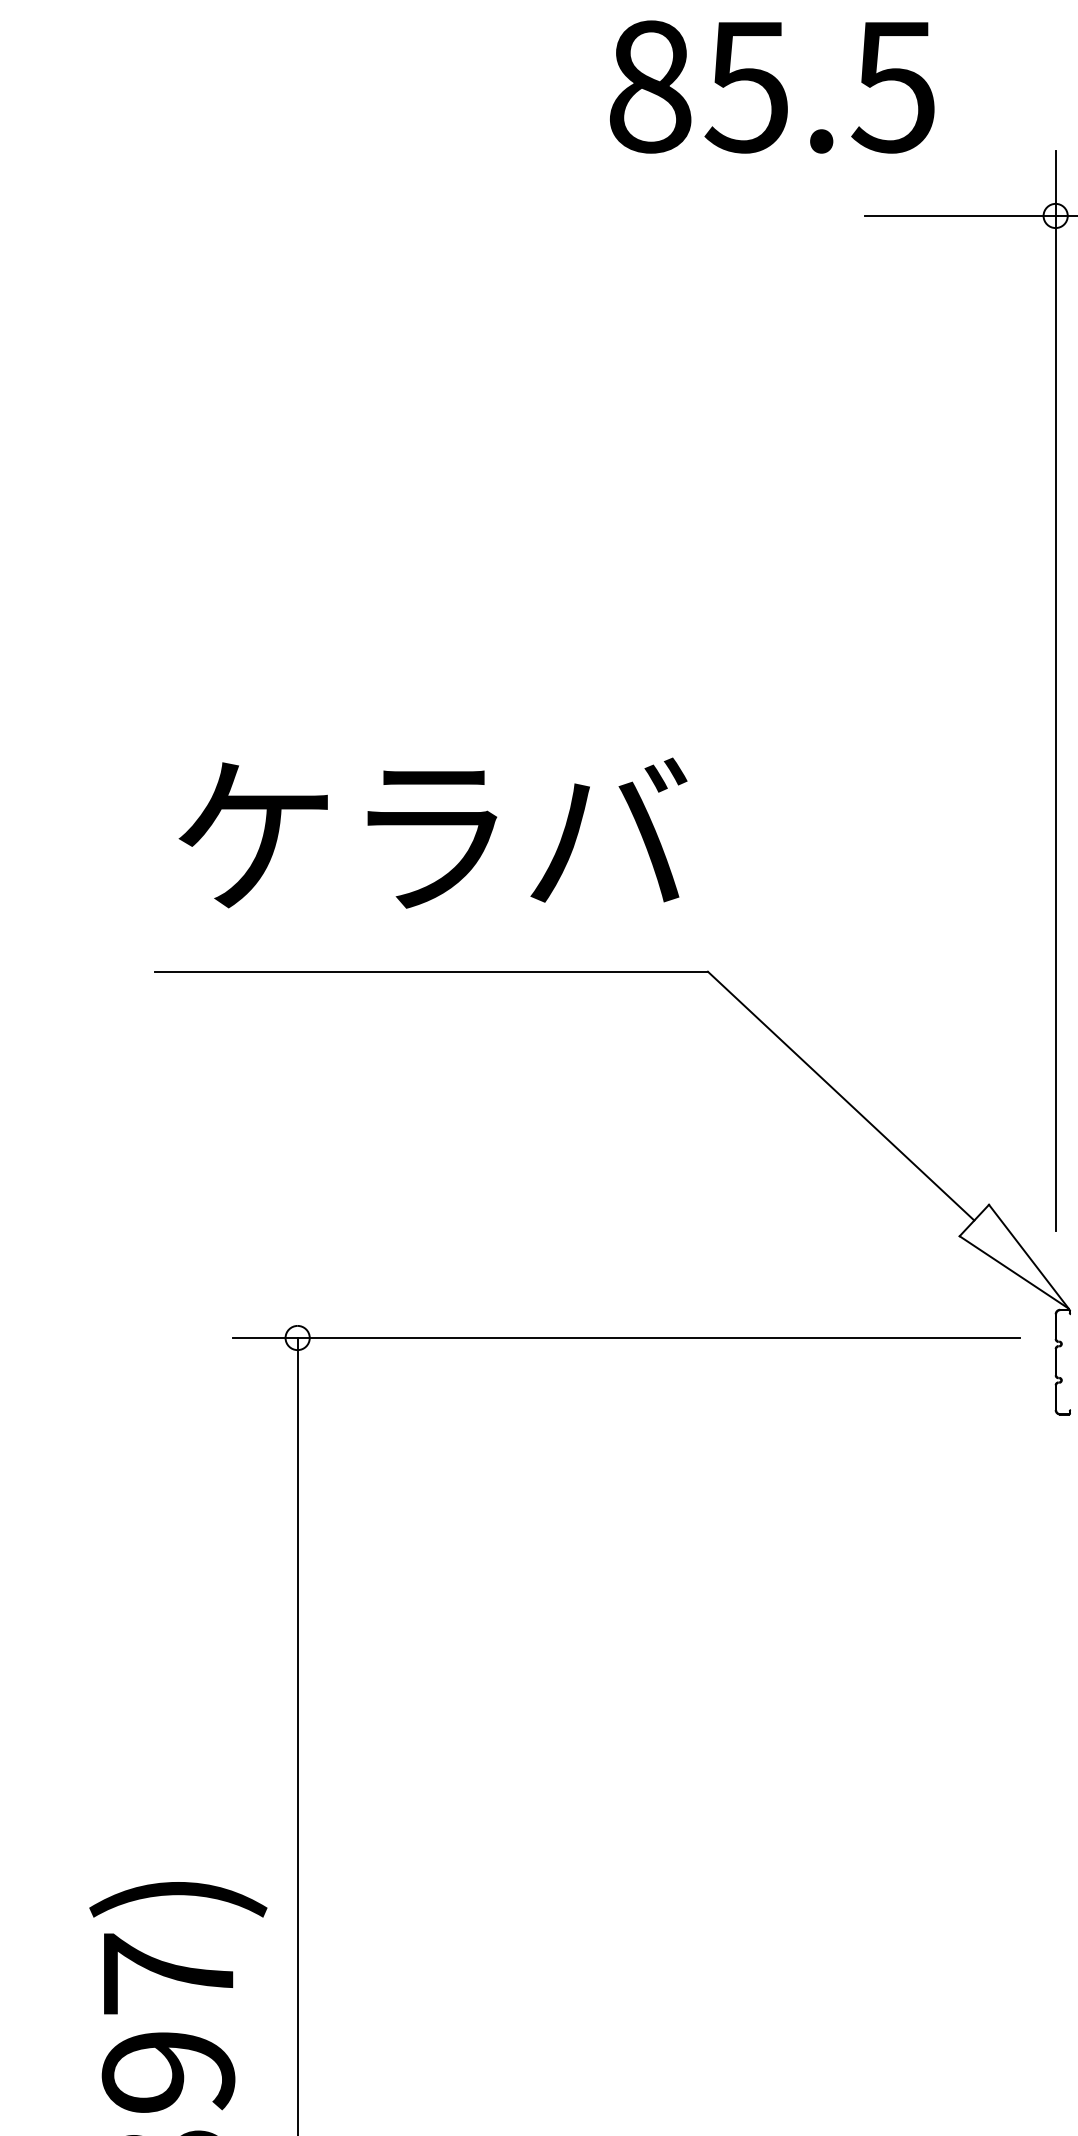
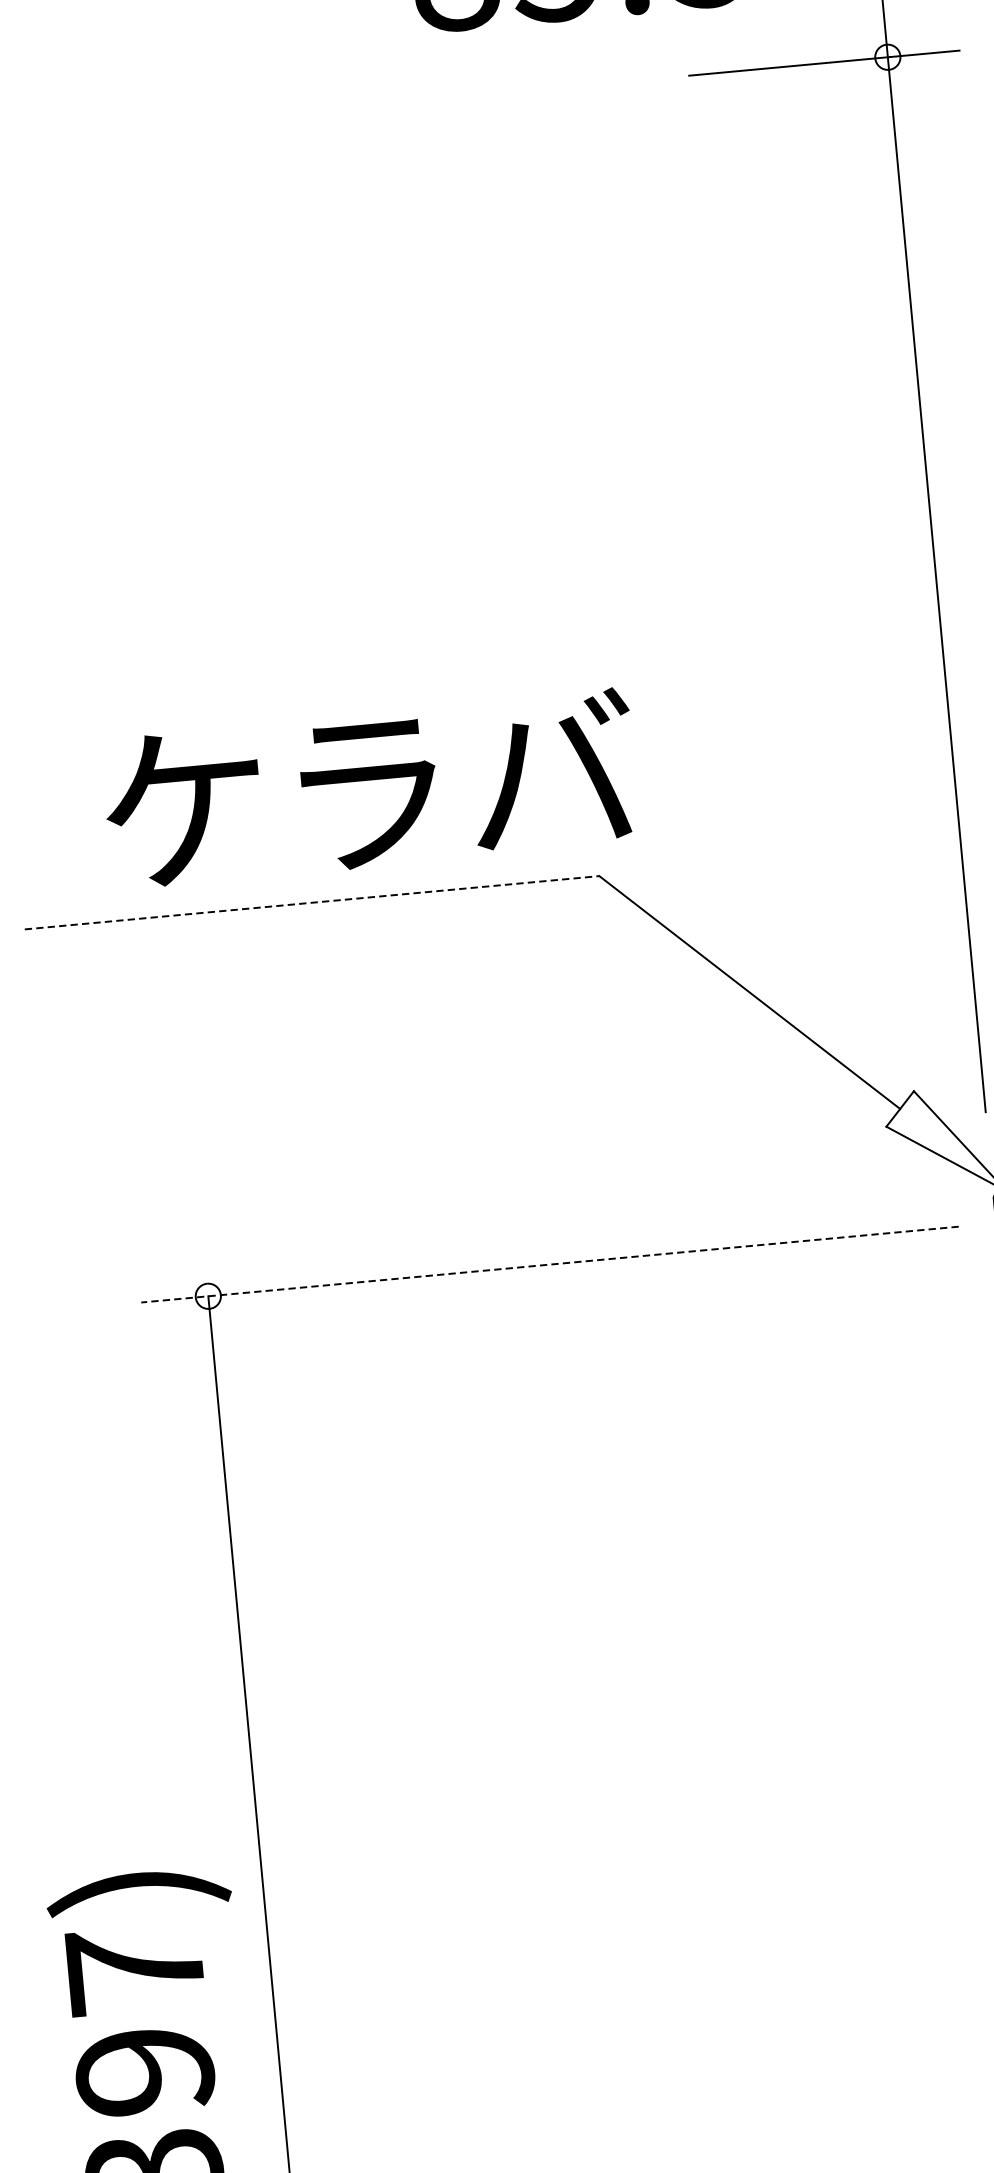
text: (432, 832) -> (369, 788), moved
line: (431, 971) -> (312, 902), solid -> dashed
line: (625, 1338) -> (549, 1265), solid -> dashed

